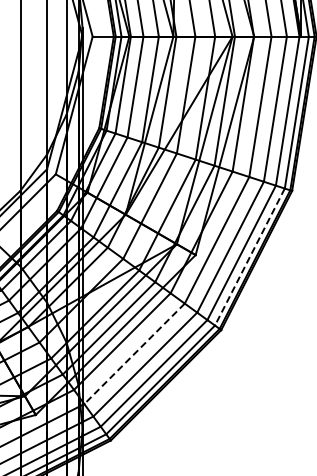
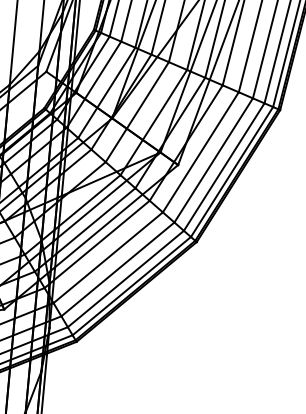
line: (249, 257) -> (231, 172), dashed -> solid
line: (134, 354) -> (108, 258), dashed -> solid

